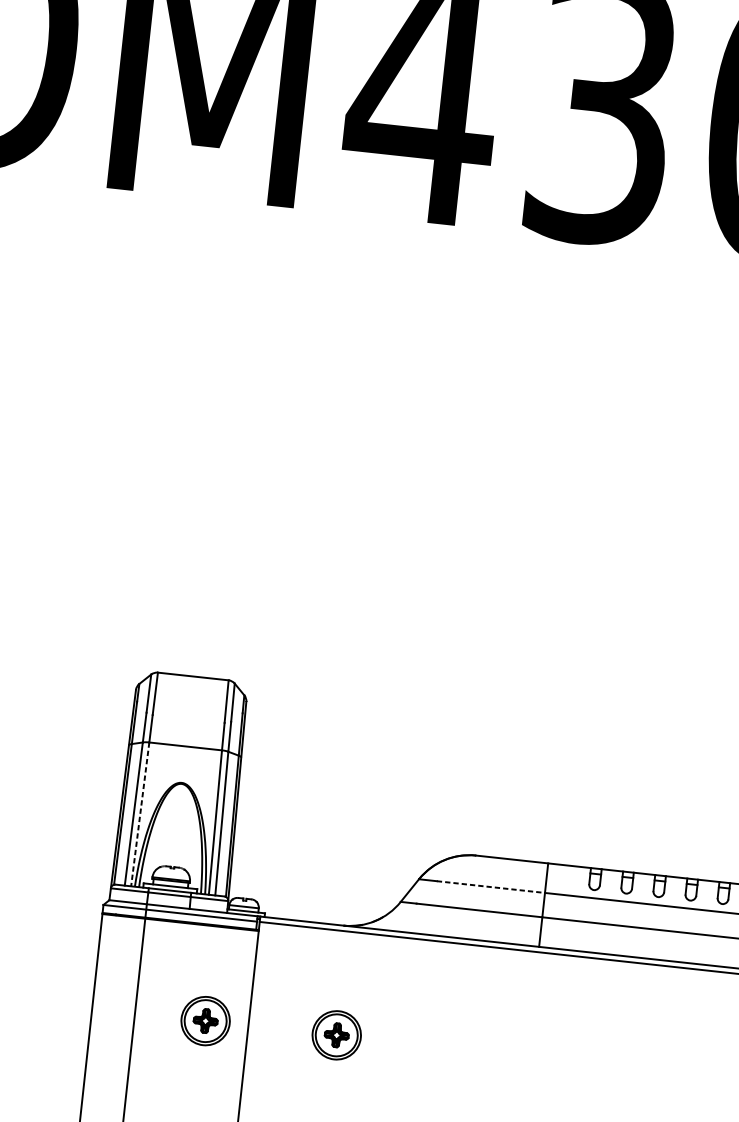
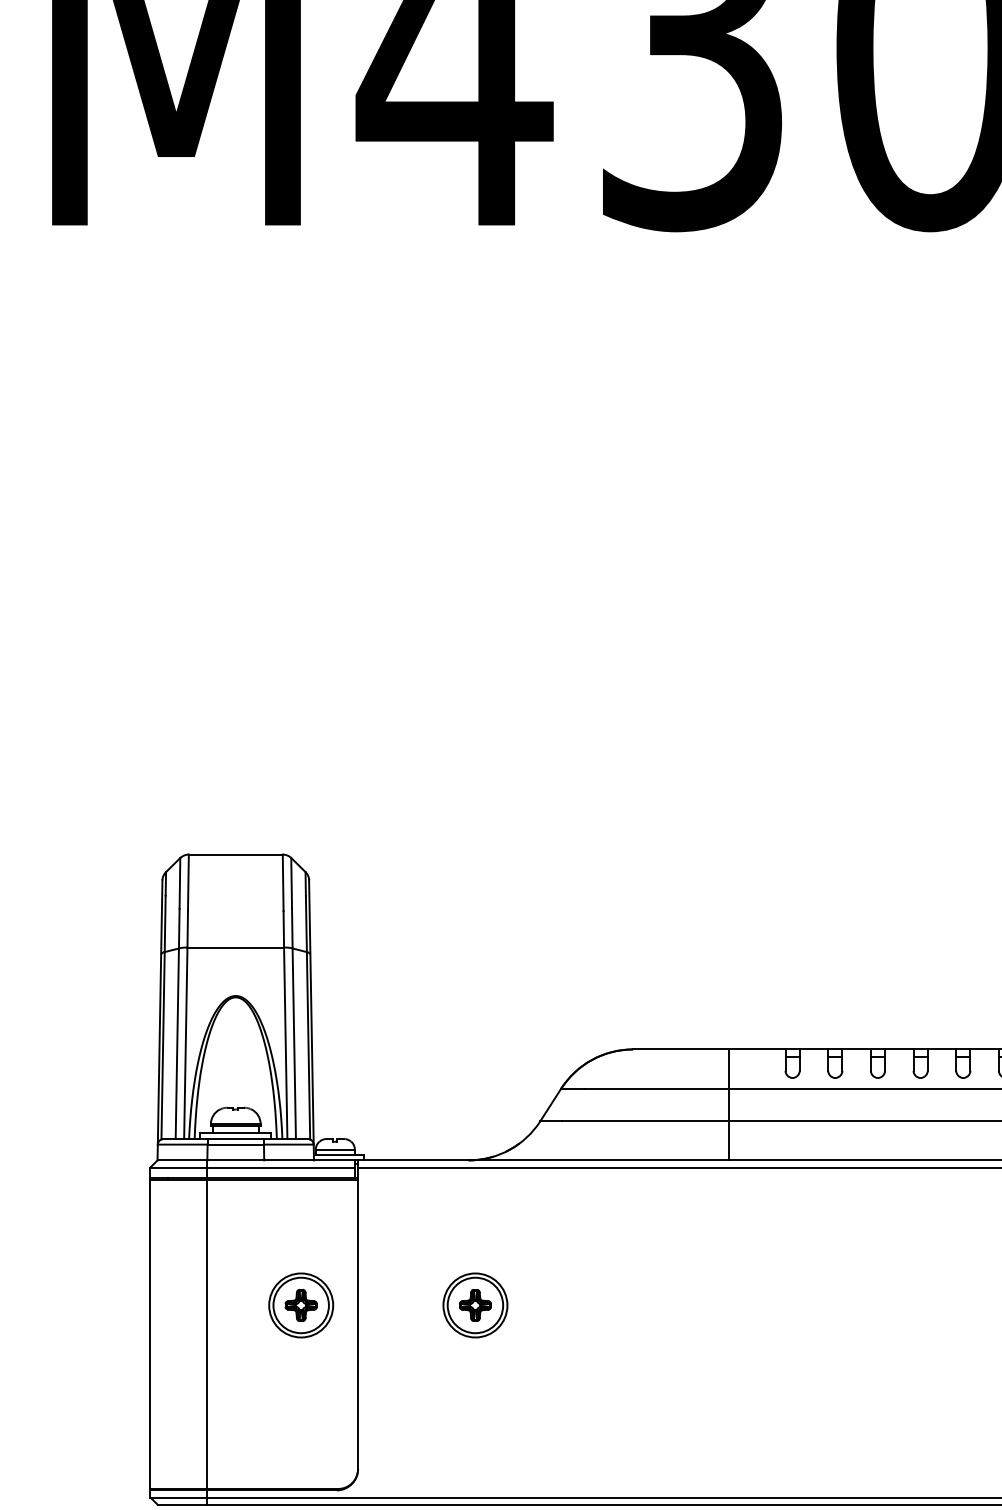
line: (140, 814) -> (185, 1043), dashed -> solid
line: (490, 886) -> (656, 1088), dashed -> solid

